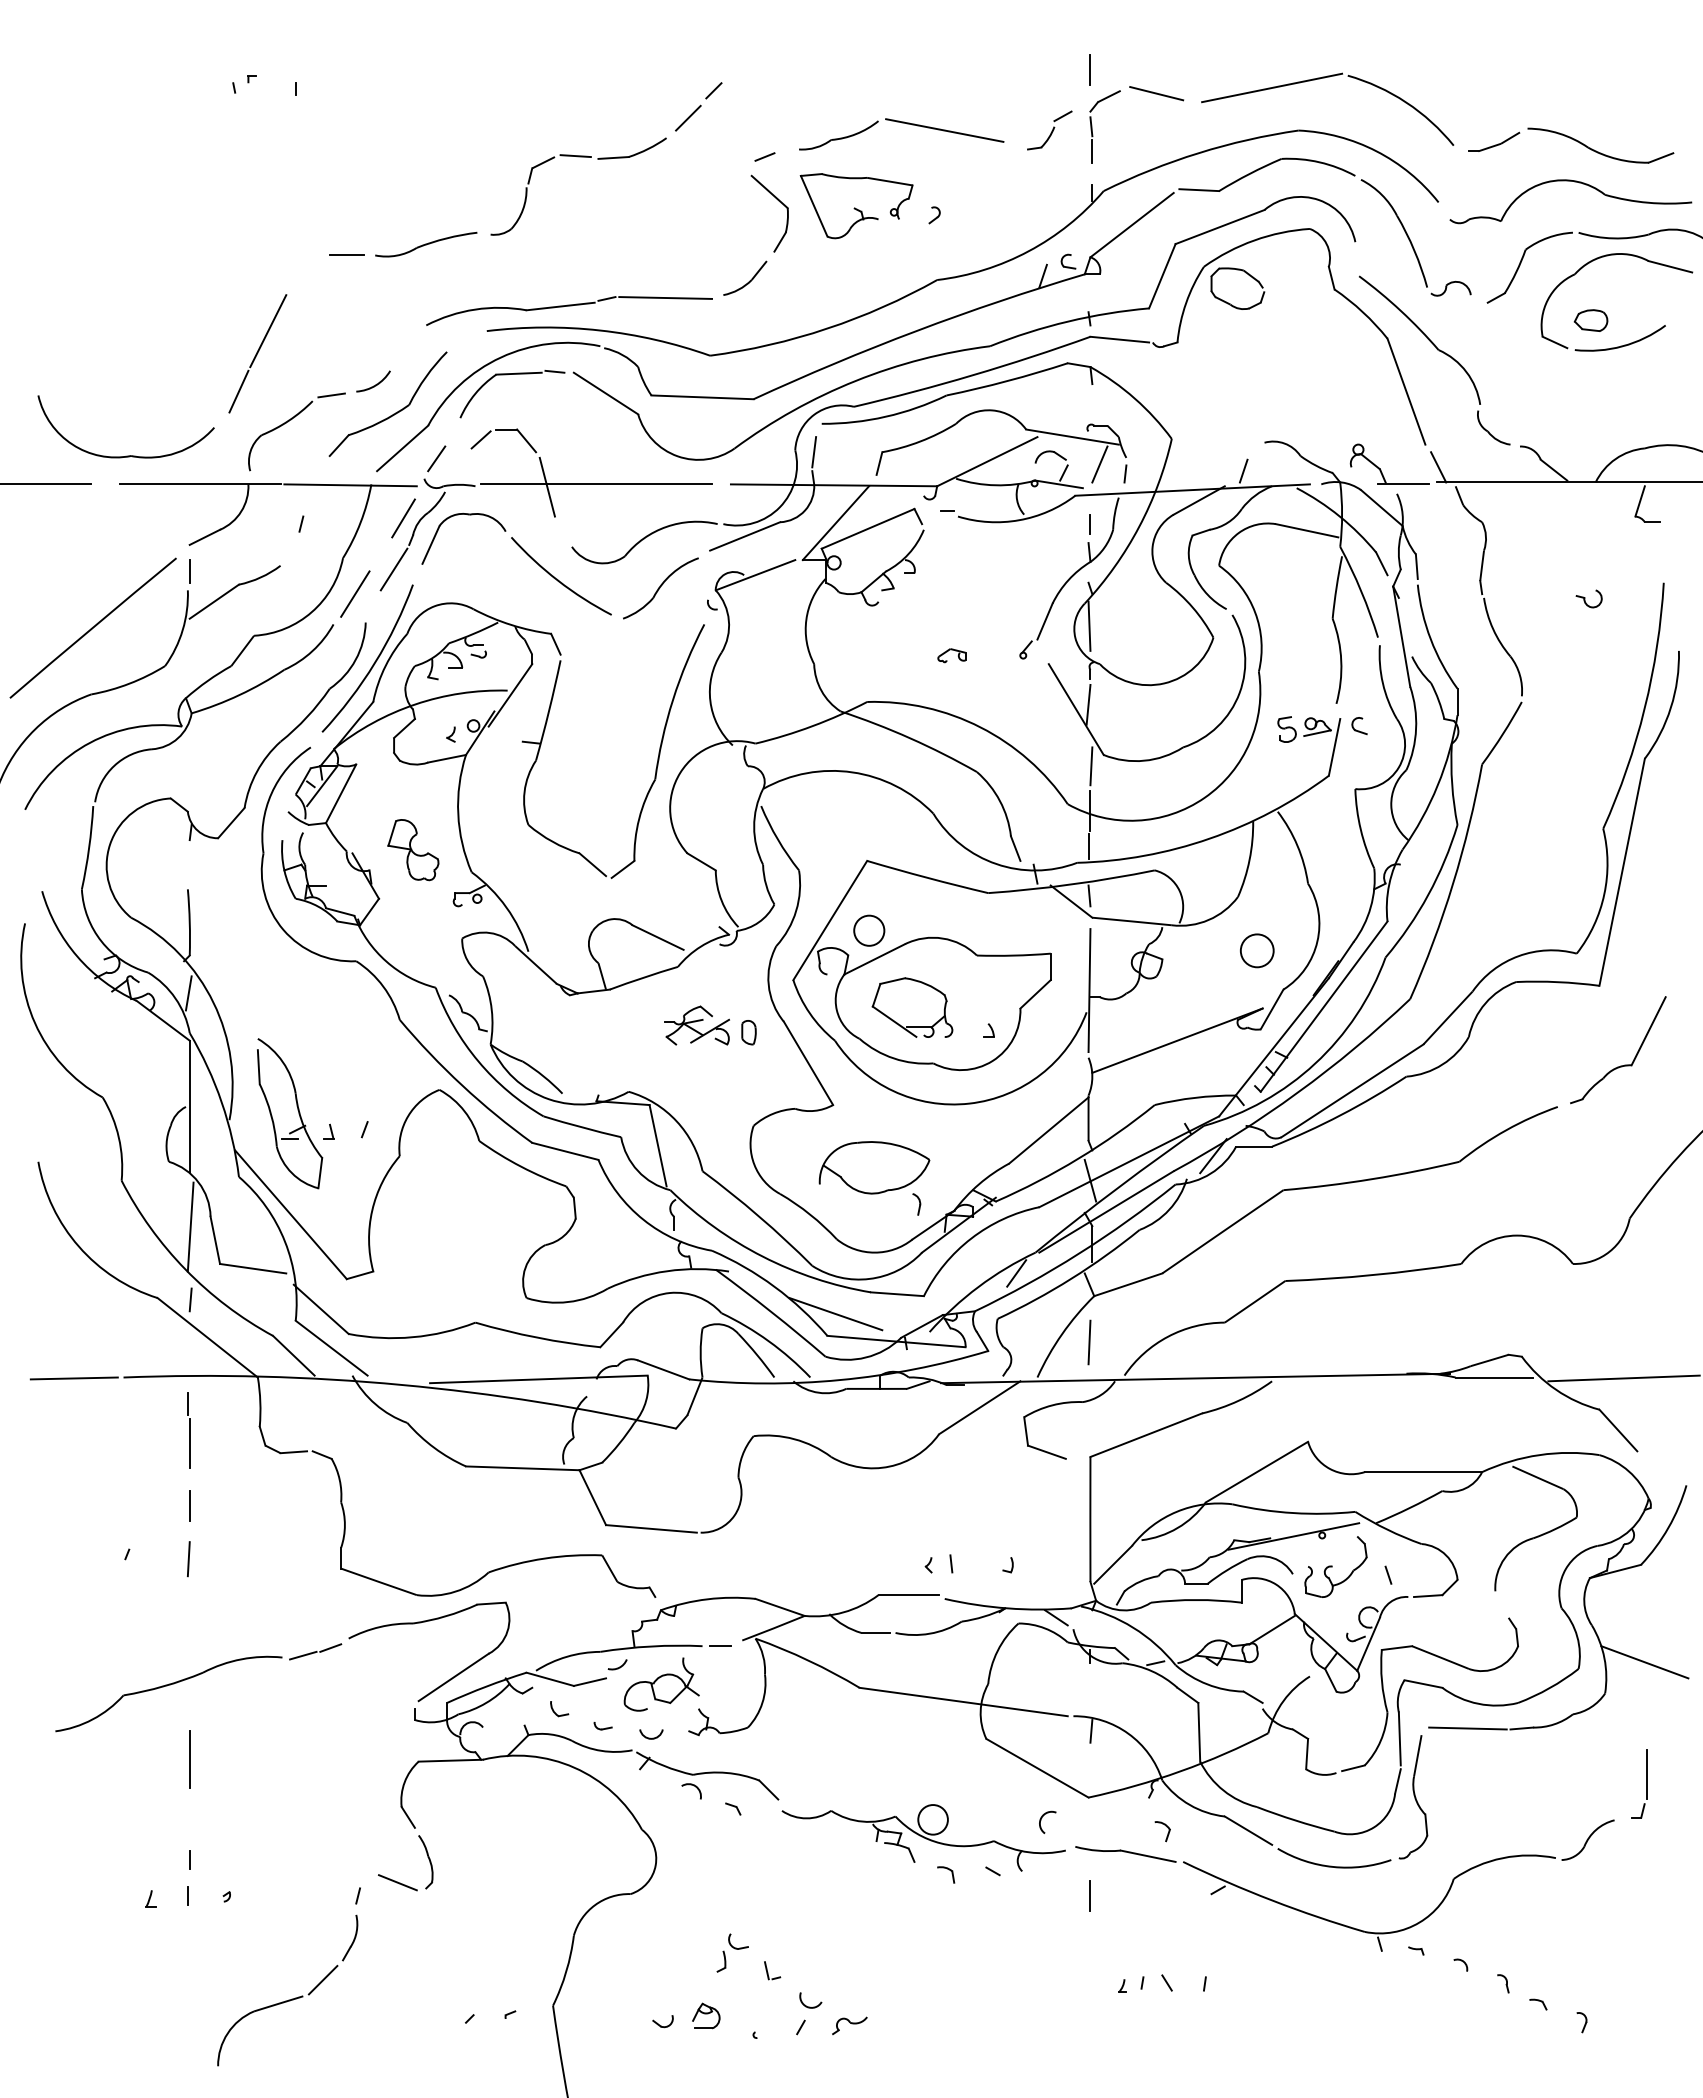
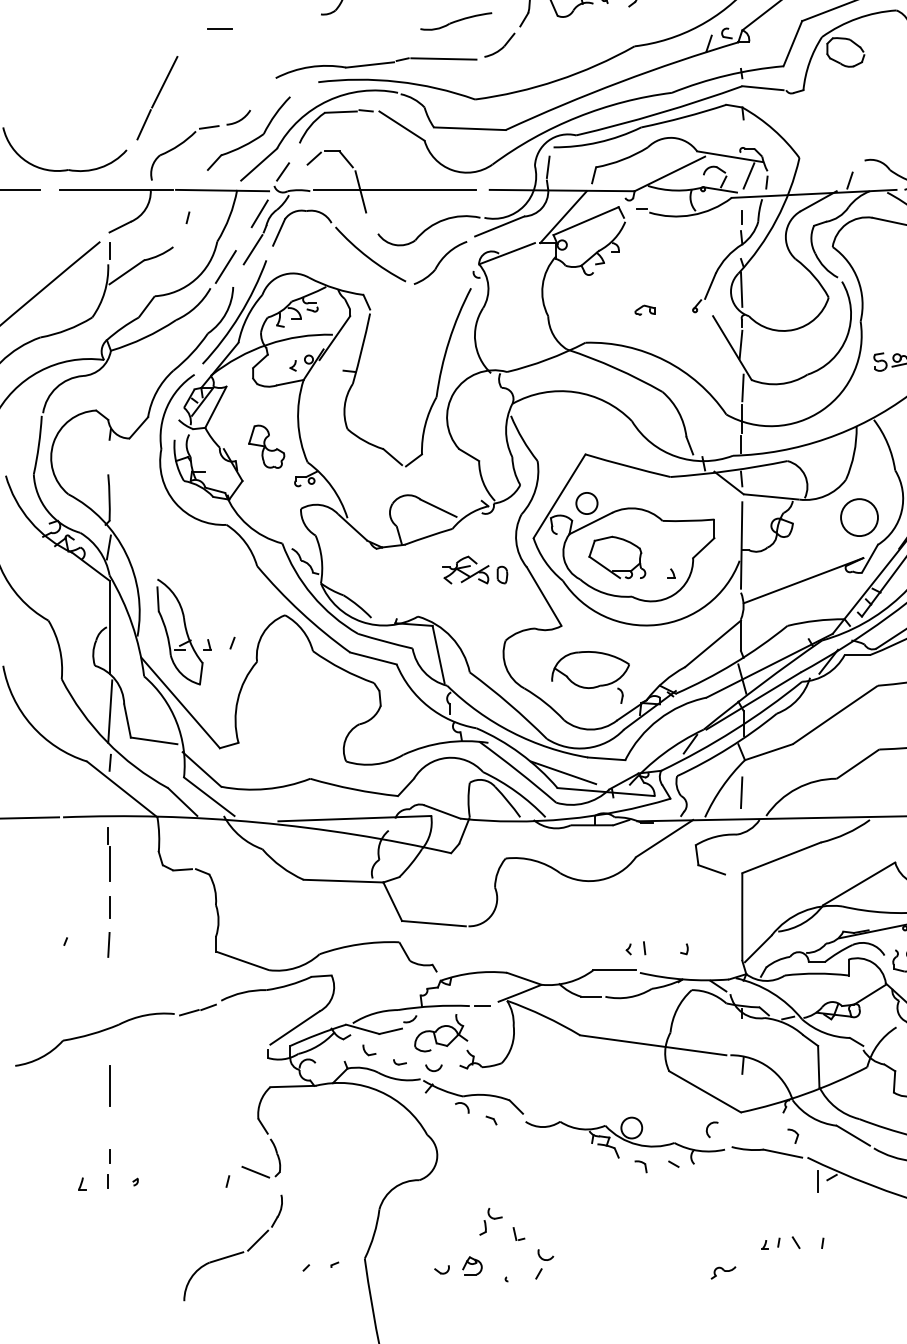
part: (426, 244) -> (456, 21), moved
circle: (1256, 950) -> (858, 517), size x1.6
line: (1089, 1895) -> (816, 1181), moved
part: (291, 1998) -> (235, 1253), moved
part: (849, 2025) -> (723, 1272), moved

